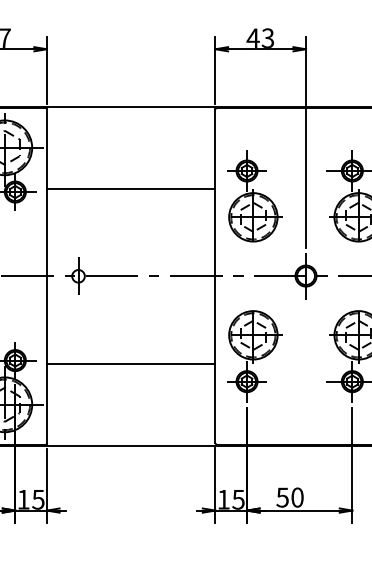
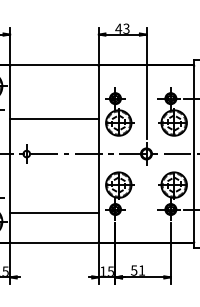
line: (131, 189) -> (54, 119), moved
line: (131, 364) -> (54, 213), moved
text: (296, 497) -> (141, 270), 50 -> 51

